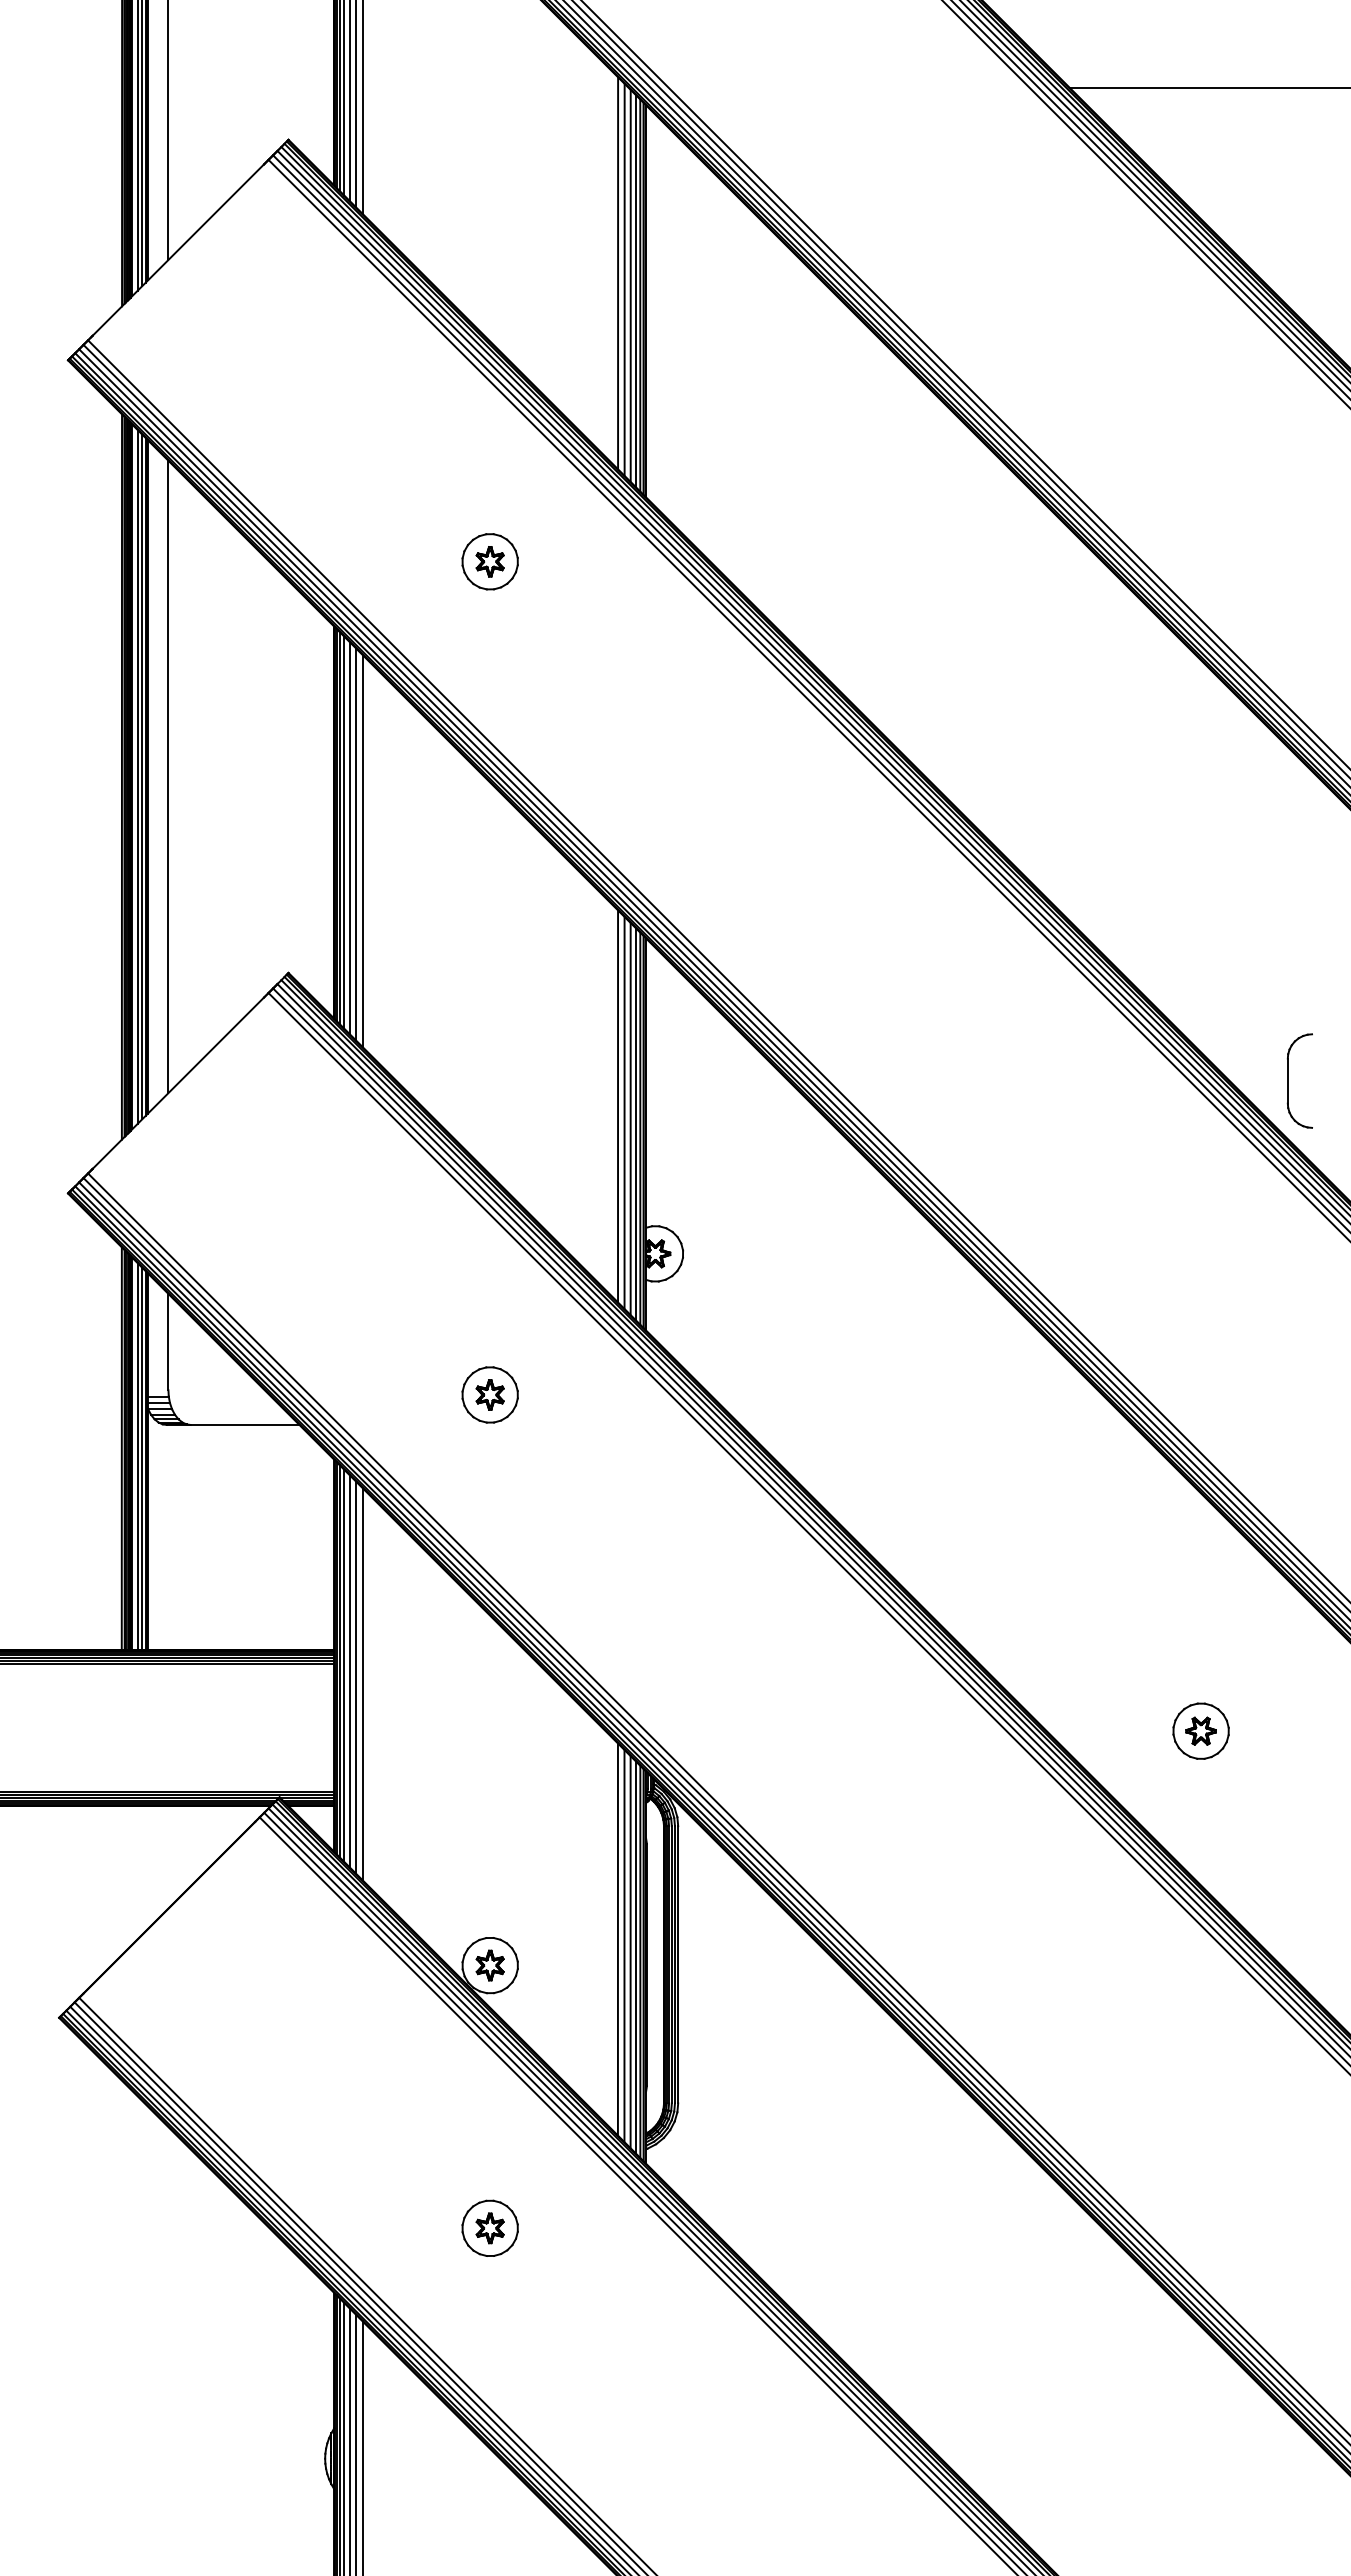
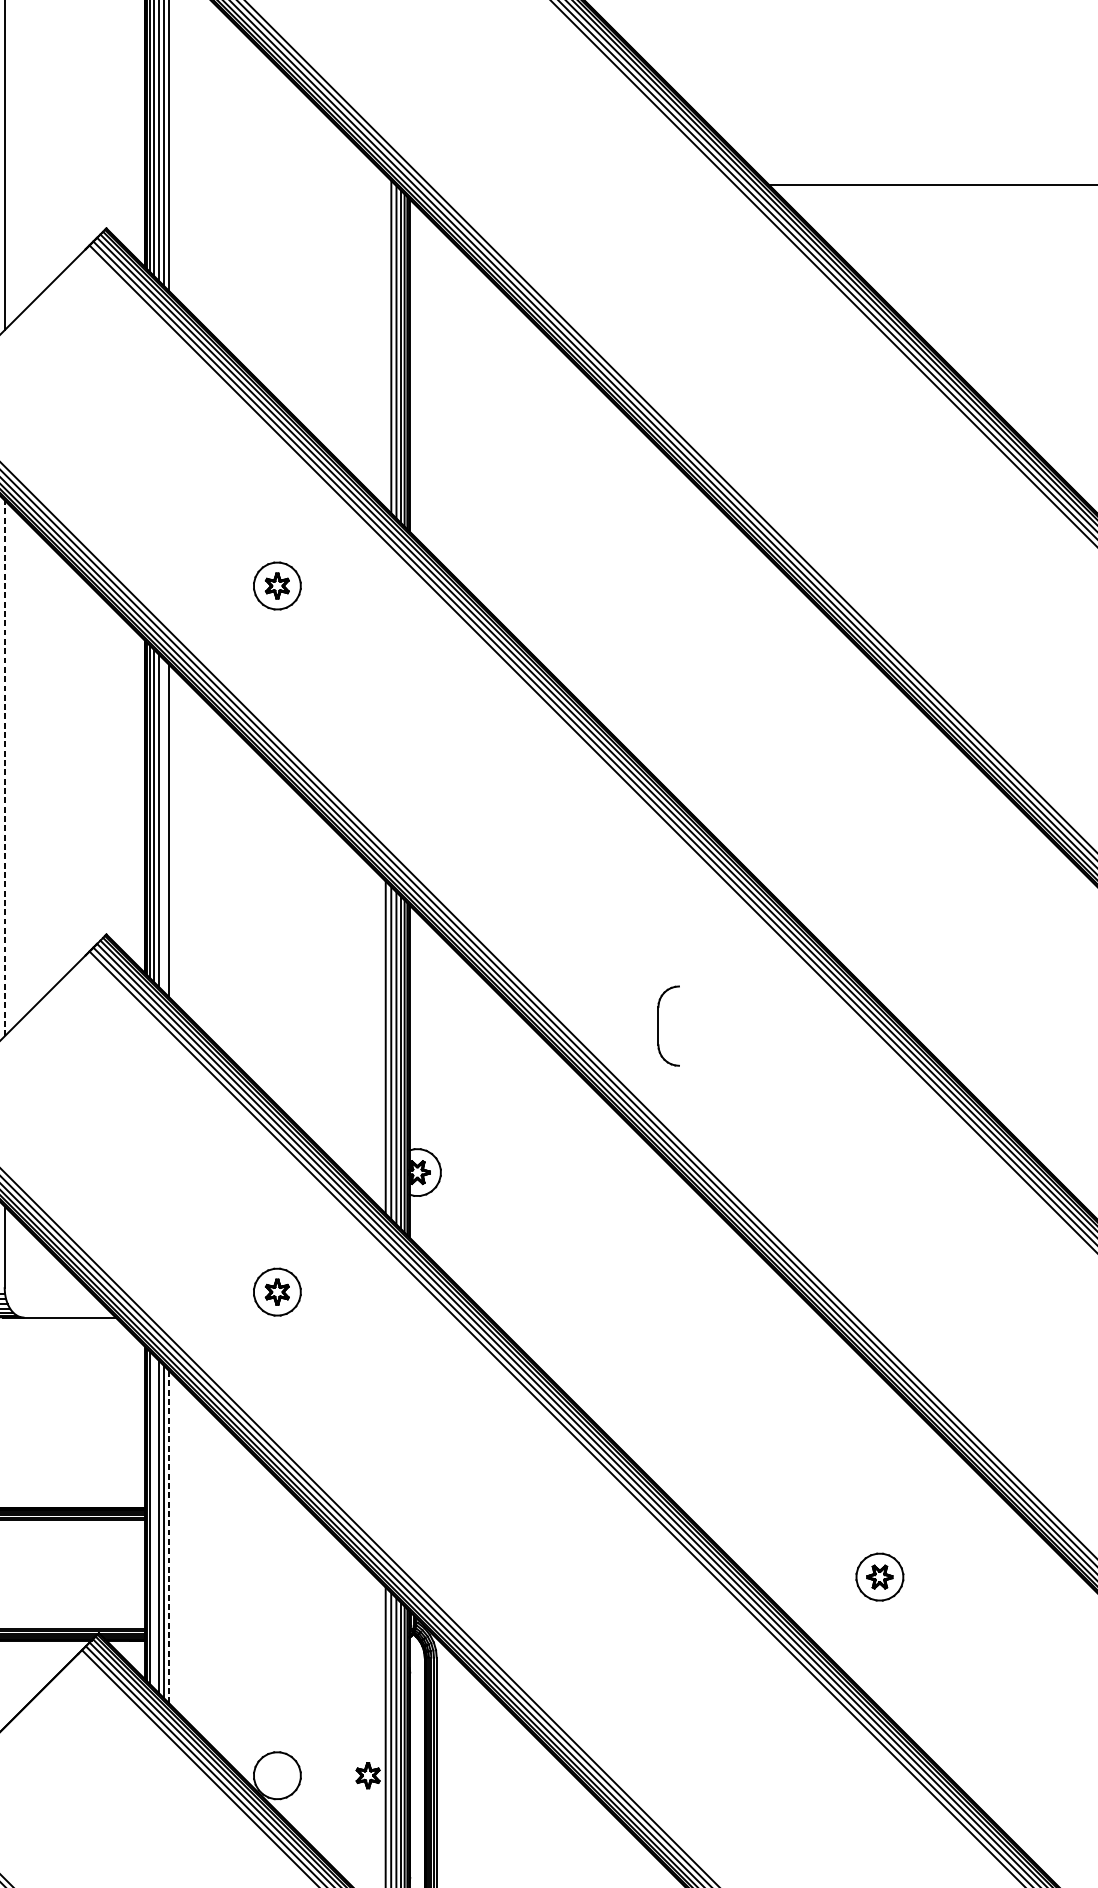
line: (618, 273) -> (386, 341), removed
line: (168, 776) -> (4, 767), solid -> dashed
line: (356, 844) -> (164, 825), removed
part: (1288, 1080) -> (659, 1025), moved
line: (344, 1665) -> (153, 1521), removed
line: (362, 1684) -> (169, 1537), solid -> dashed
part: (489, 1965) -> (367, 1775), moved

